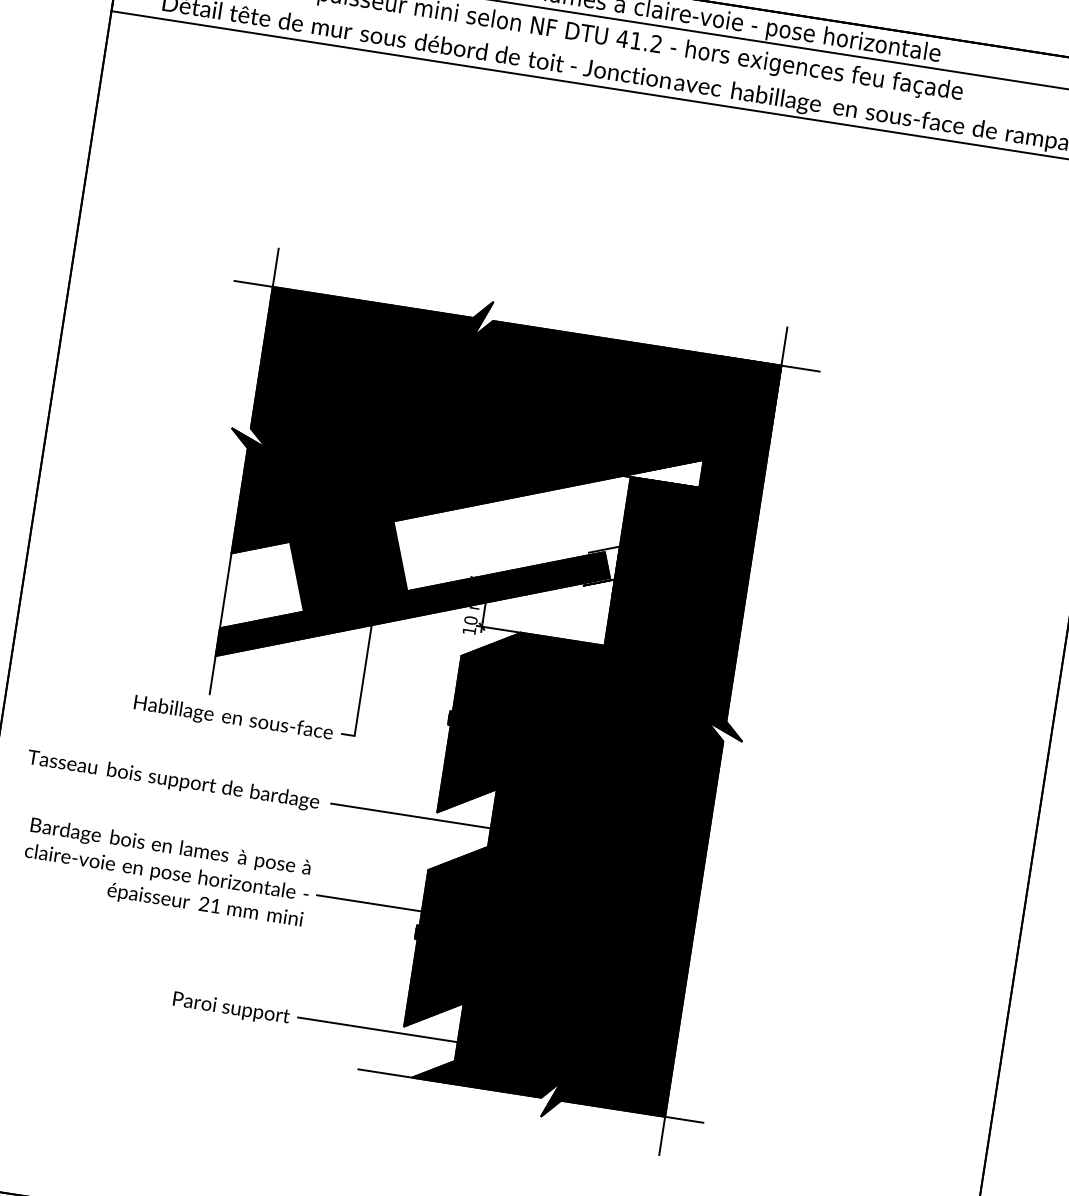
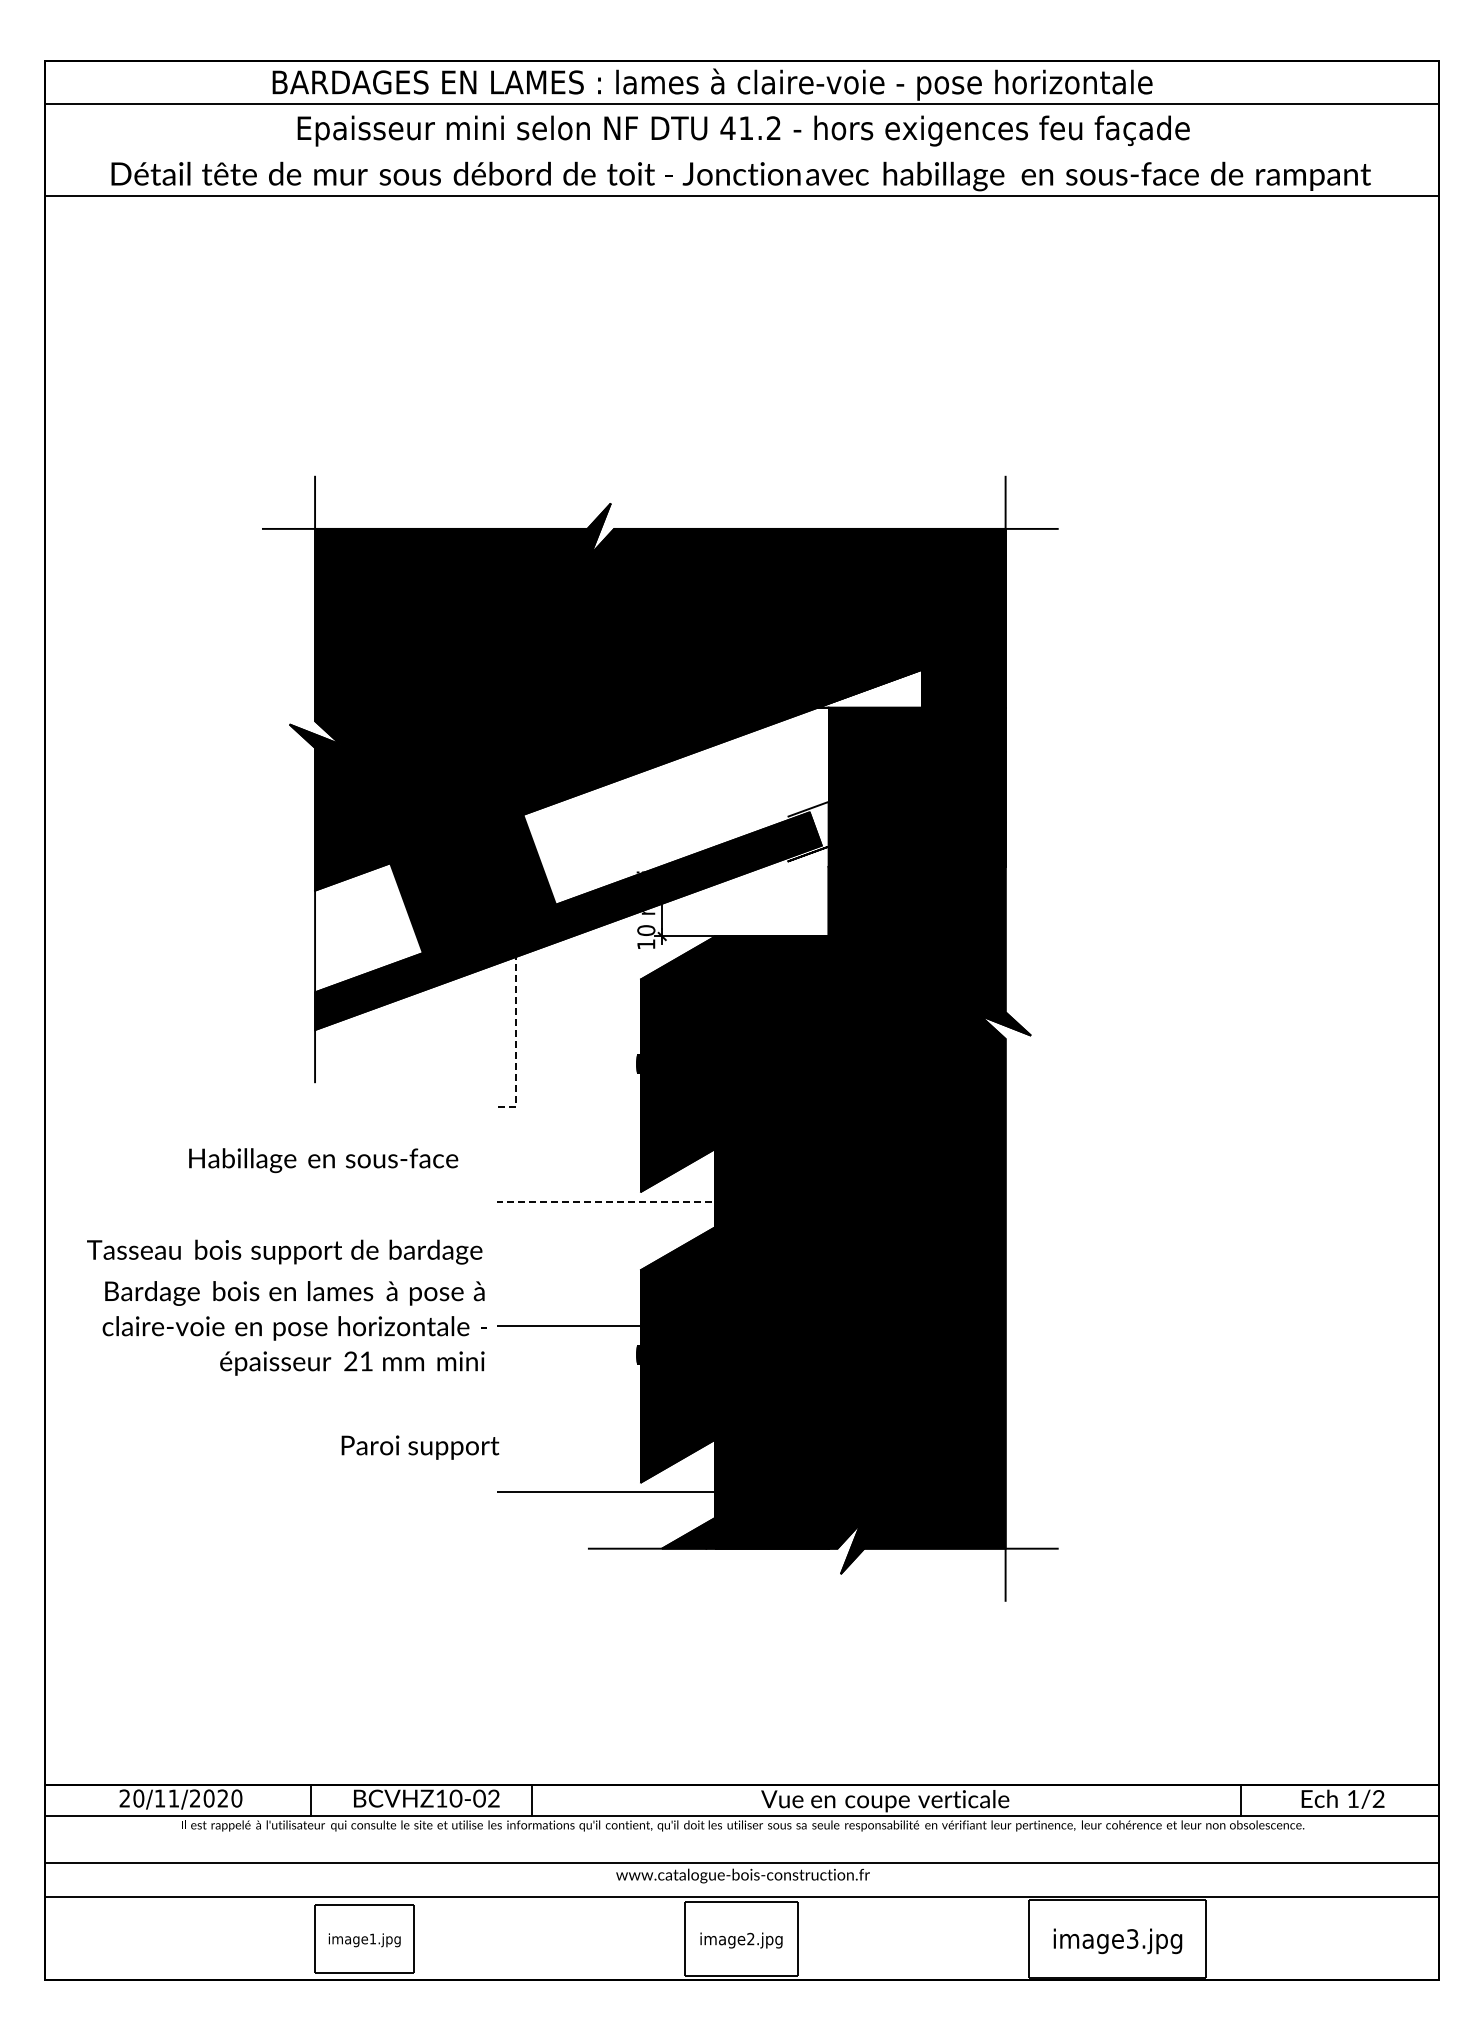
line: (363, 678) -> (515, 1029), solid -> dashed
text: (233, 718) -> (323, 1160), moved
text: (173, 780) -> (284, 1251), moved
line: (424, 818) -> (625, 1202), solid -> dashed
text: (231, 1008) -> (420, 1447), moved

